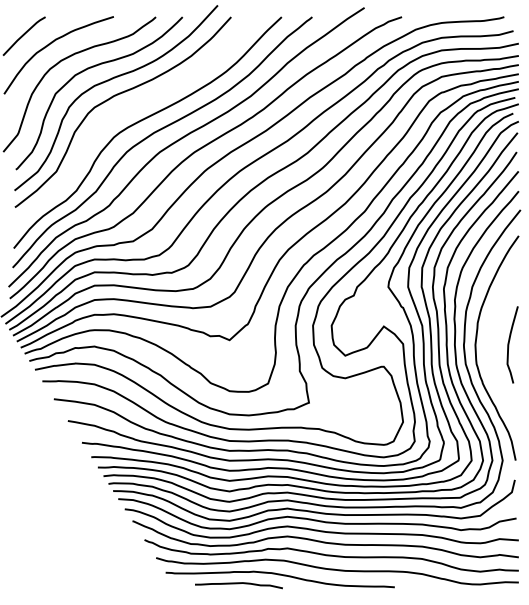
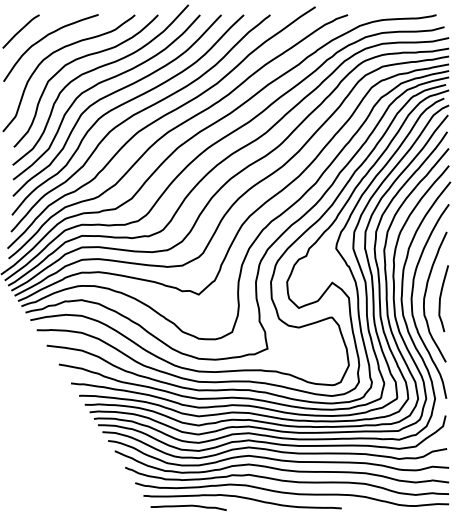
curve: (128, 109) -> (111, 94), added
curve: (492, 339) -> (426, 294), added
curve: (238, 584) -> (188, 506), moved

